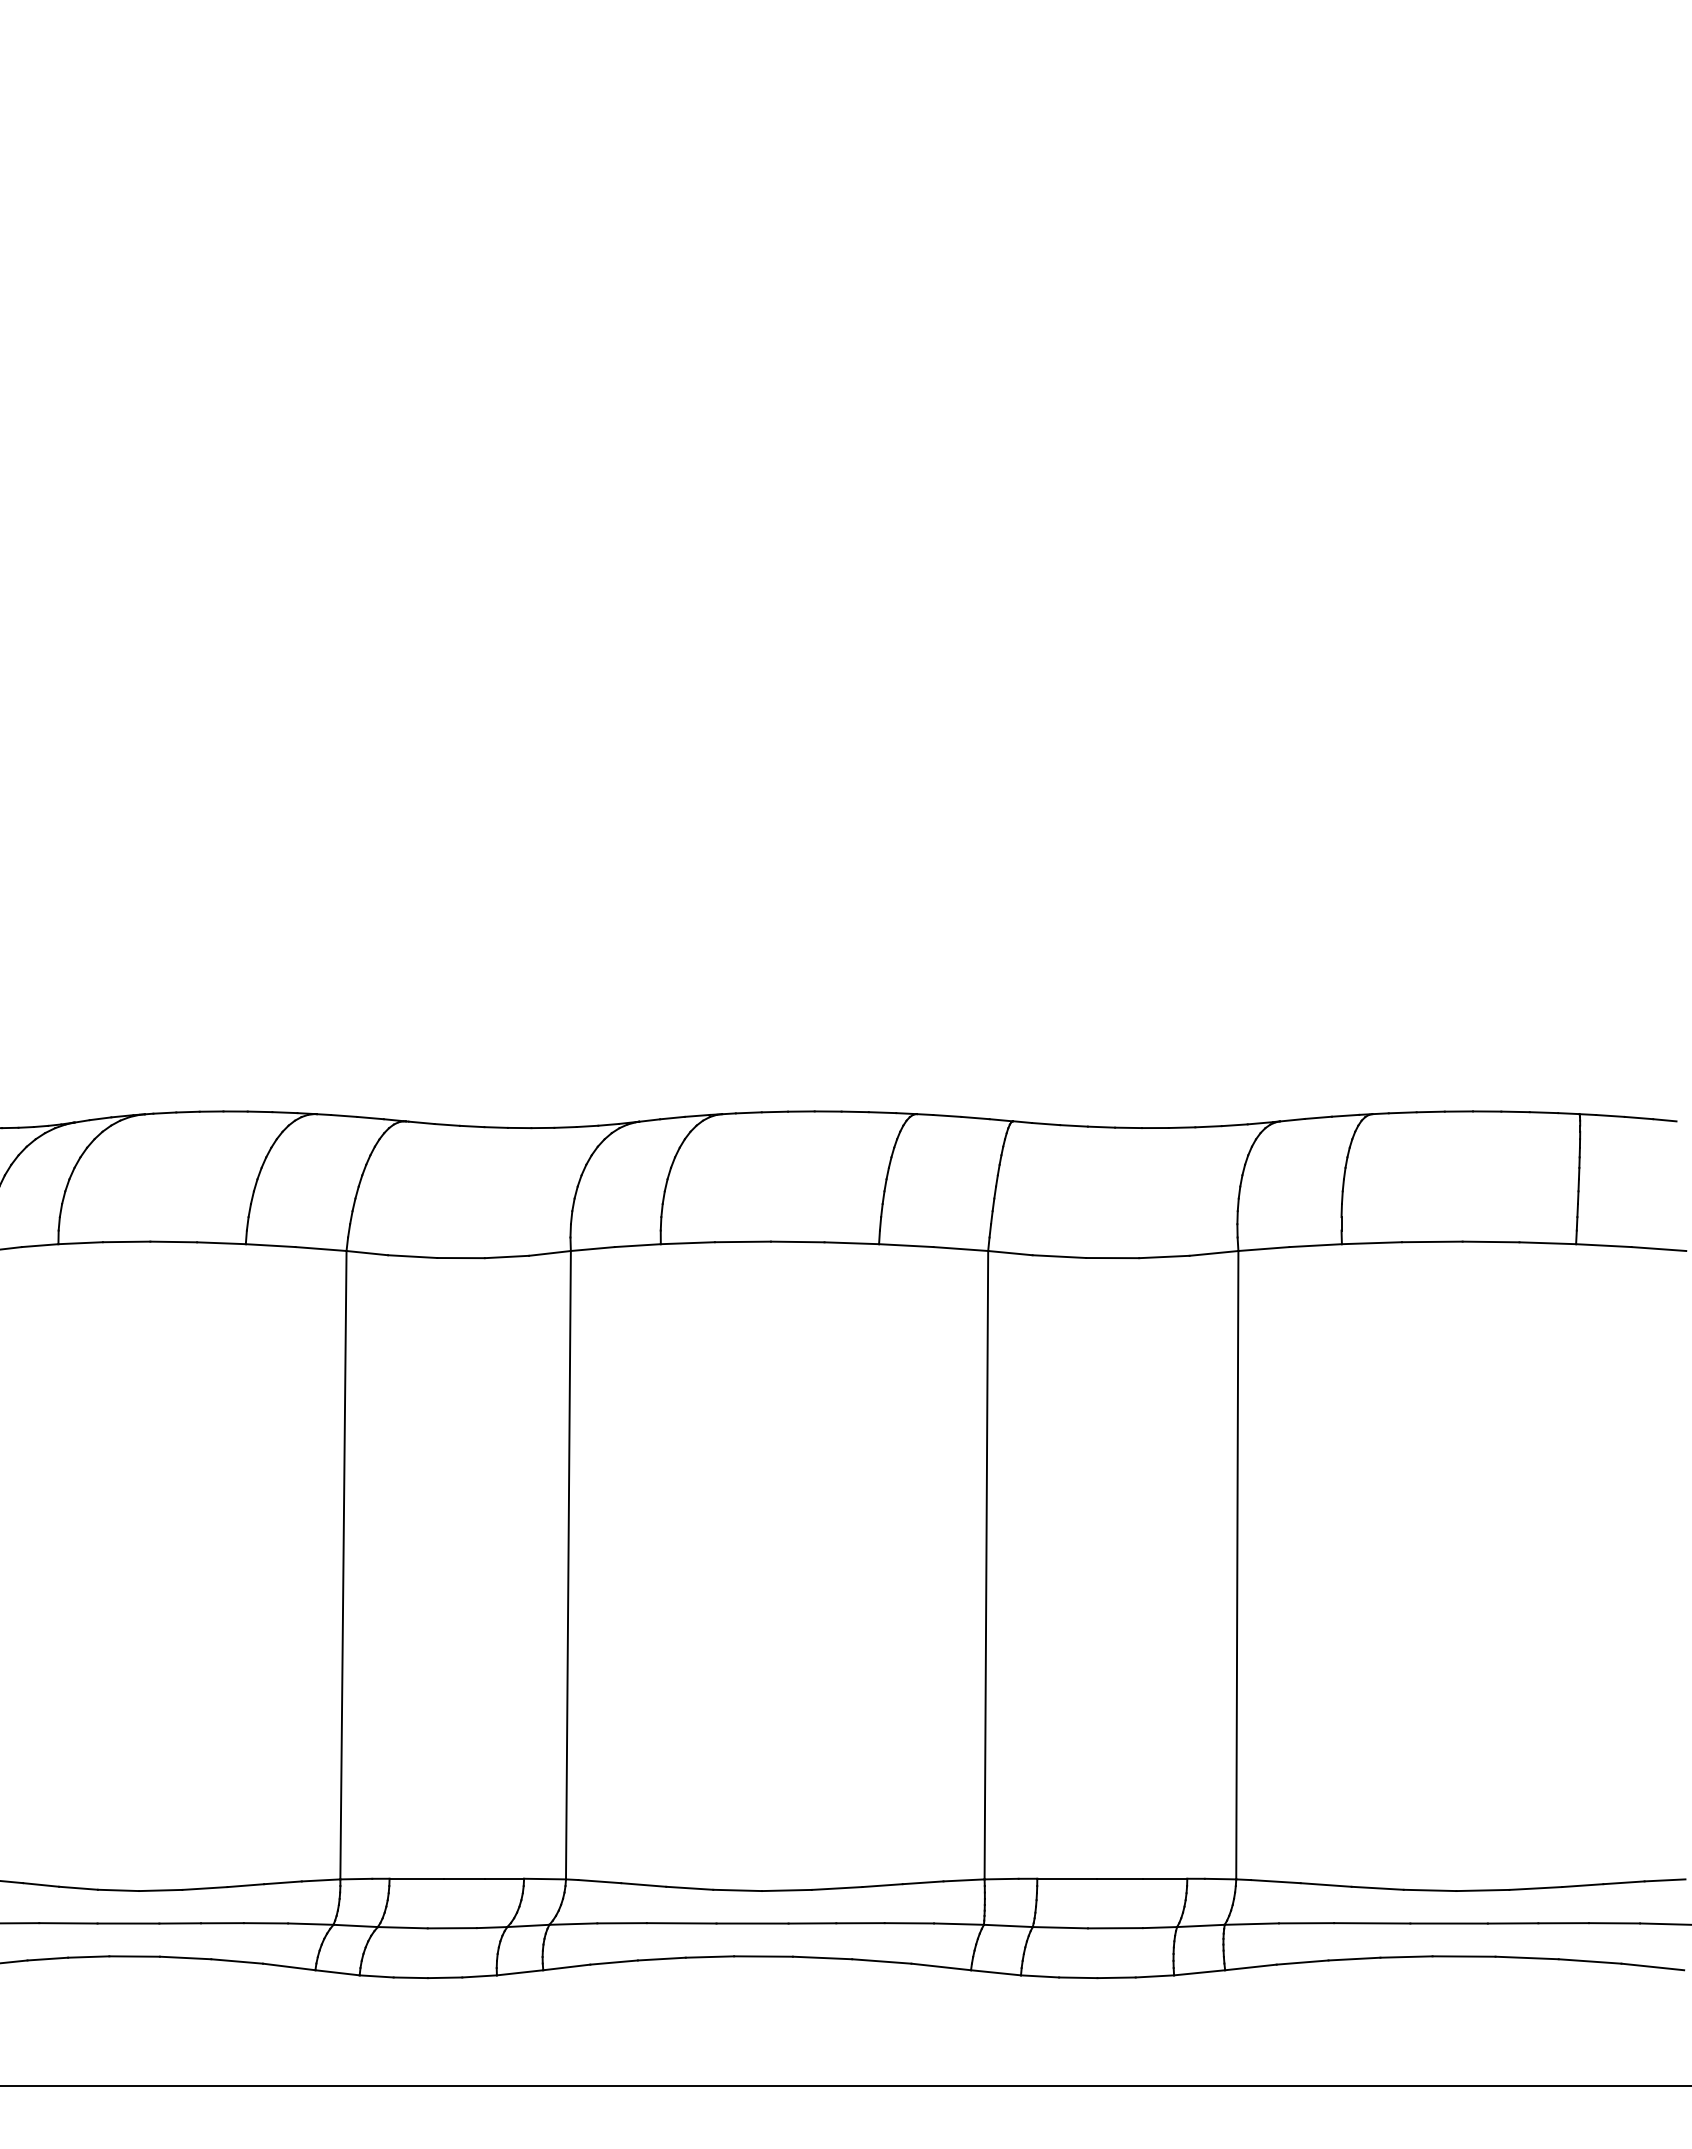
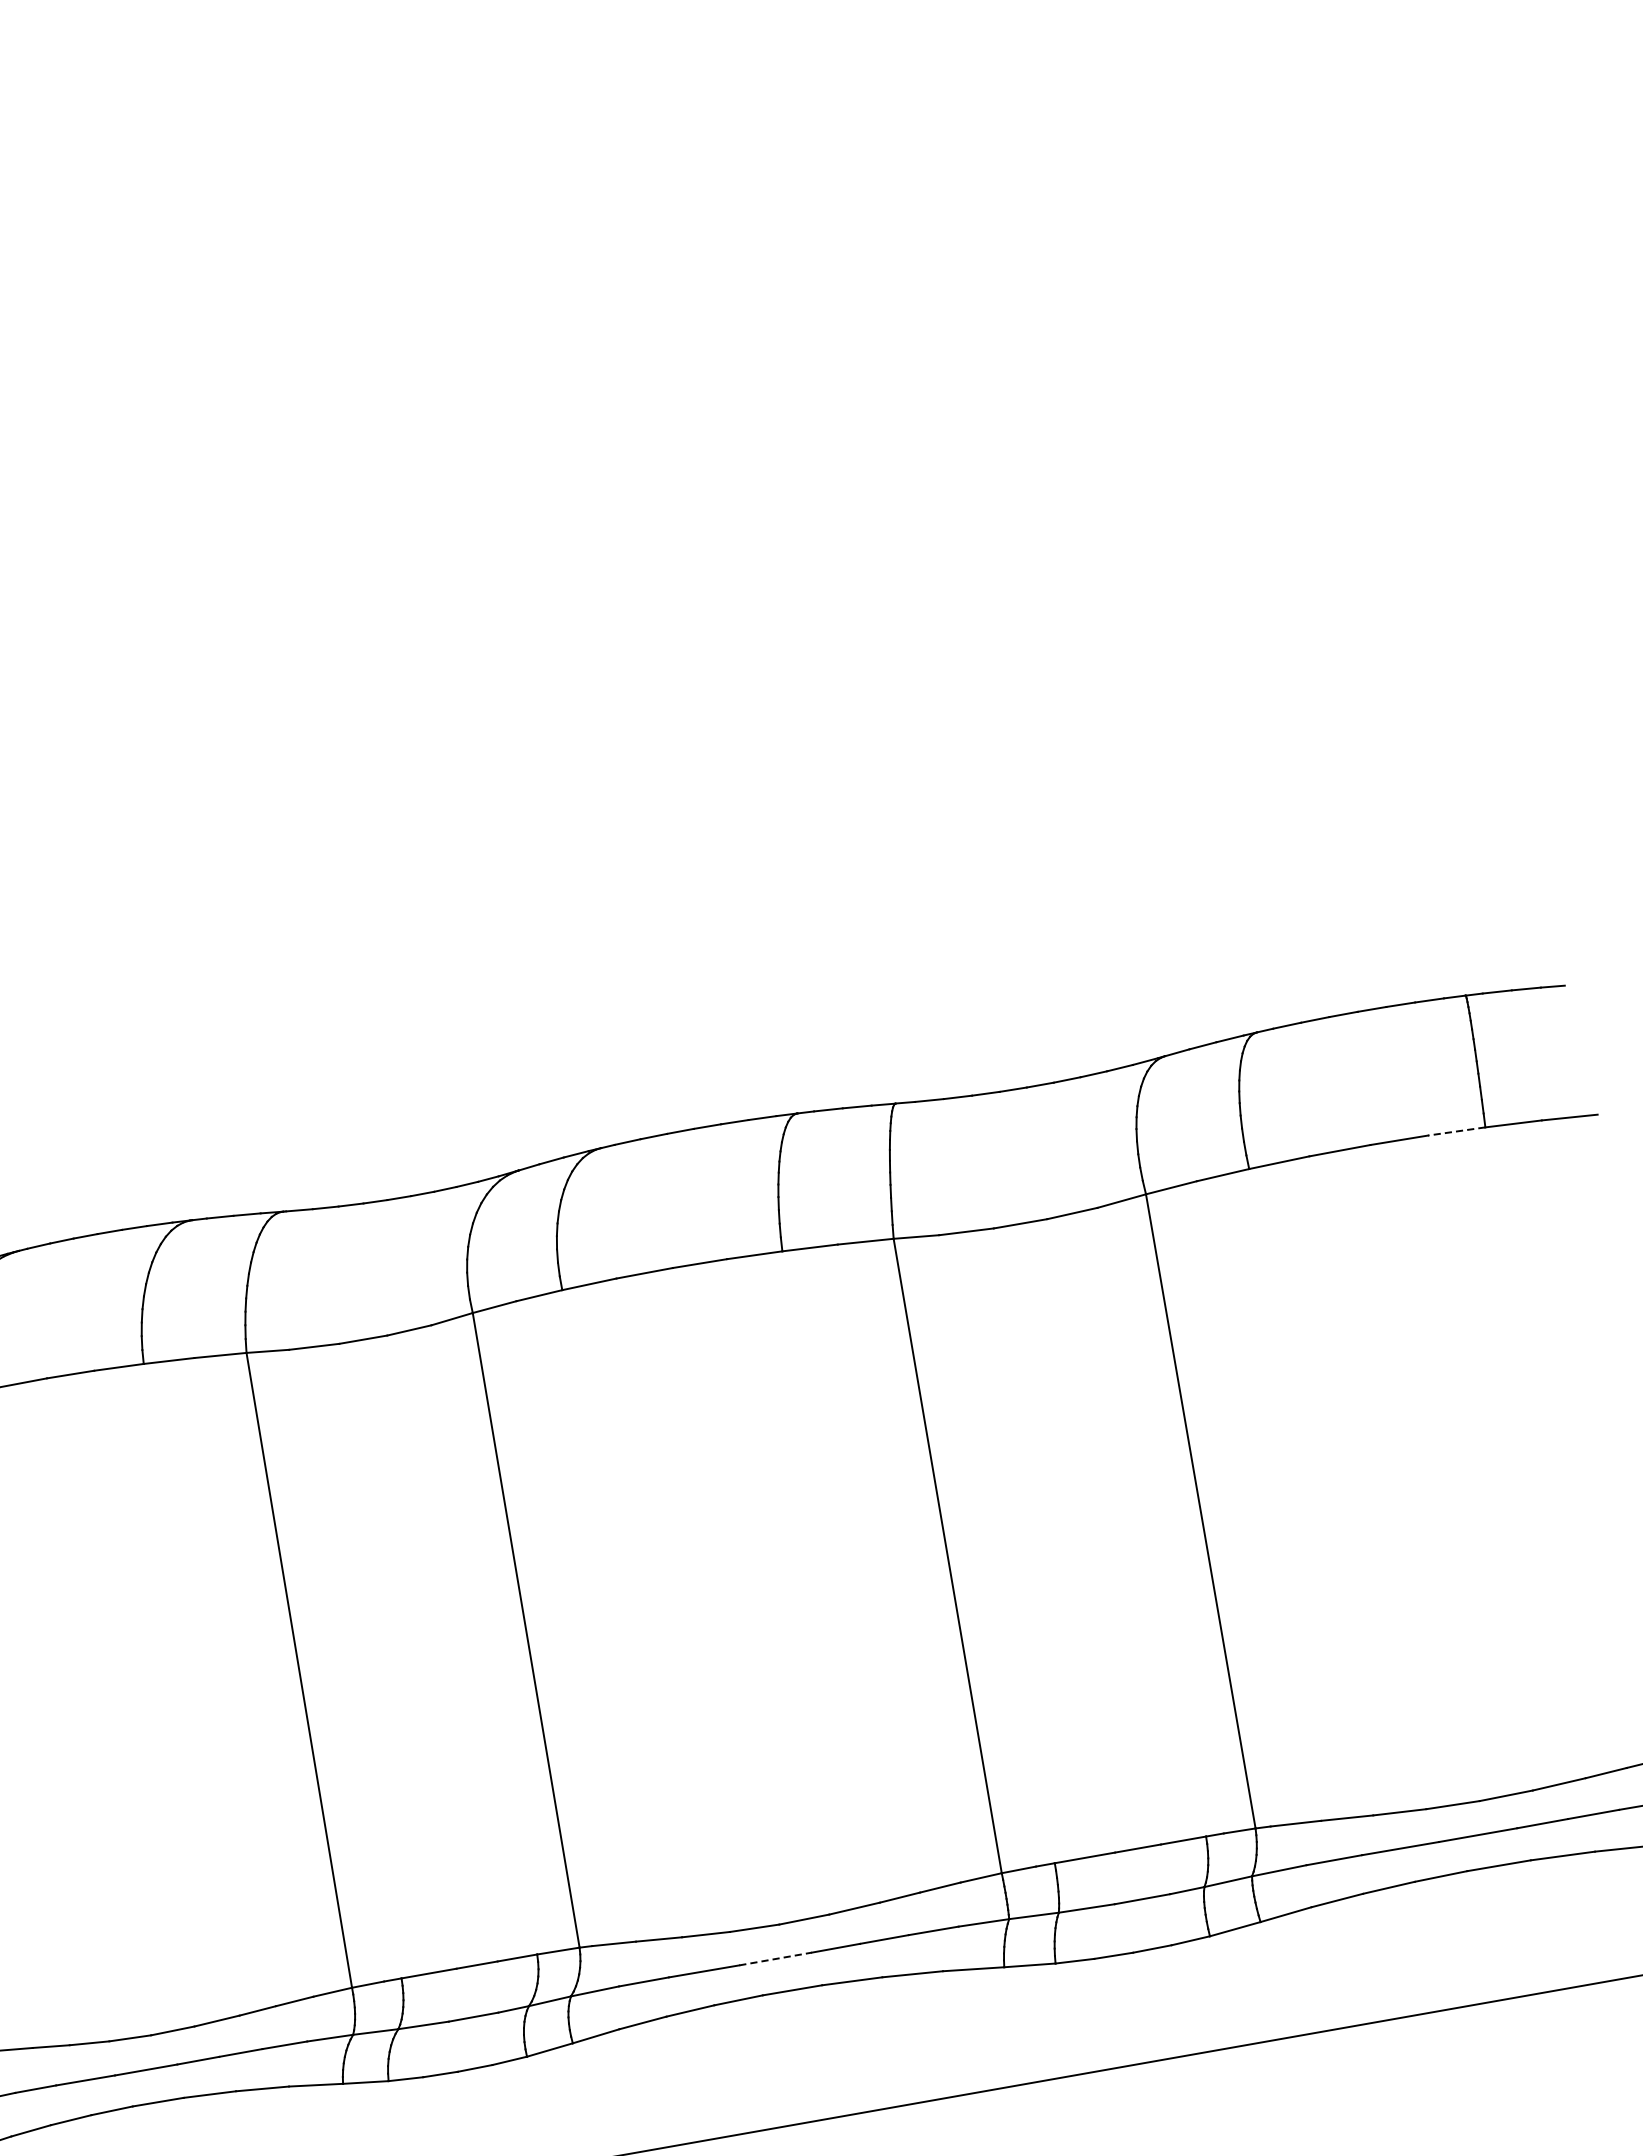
line: (1547, 1243) -> (1456, 1131), solid -> dashed
line: (753, 1923) -> (776, 1958), solid -> dashed

